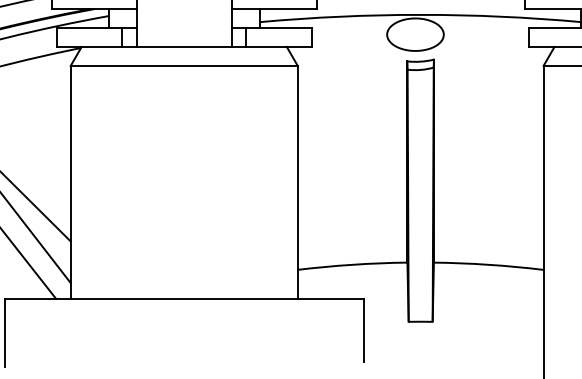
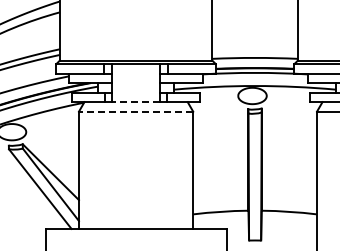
line: (185, 47) -> (136, 102), solid -> dashed
line: (183, 65) -> (135, 111), solid -> dashed

